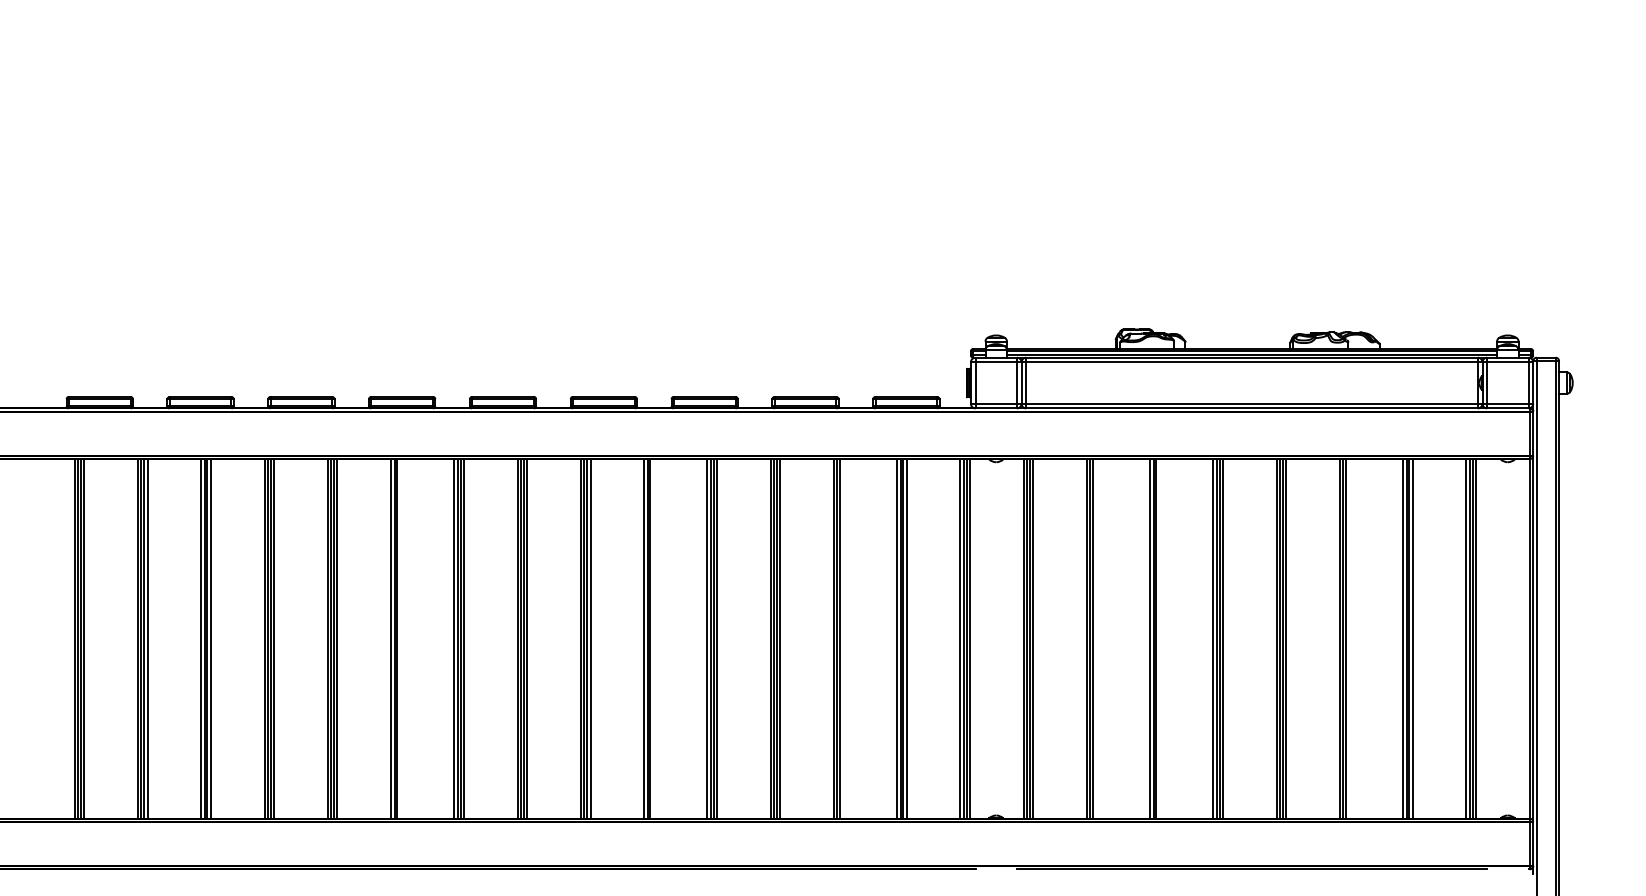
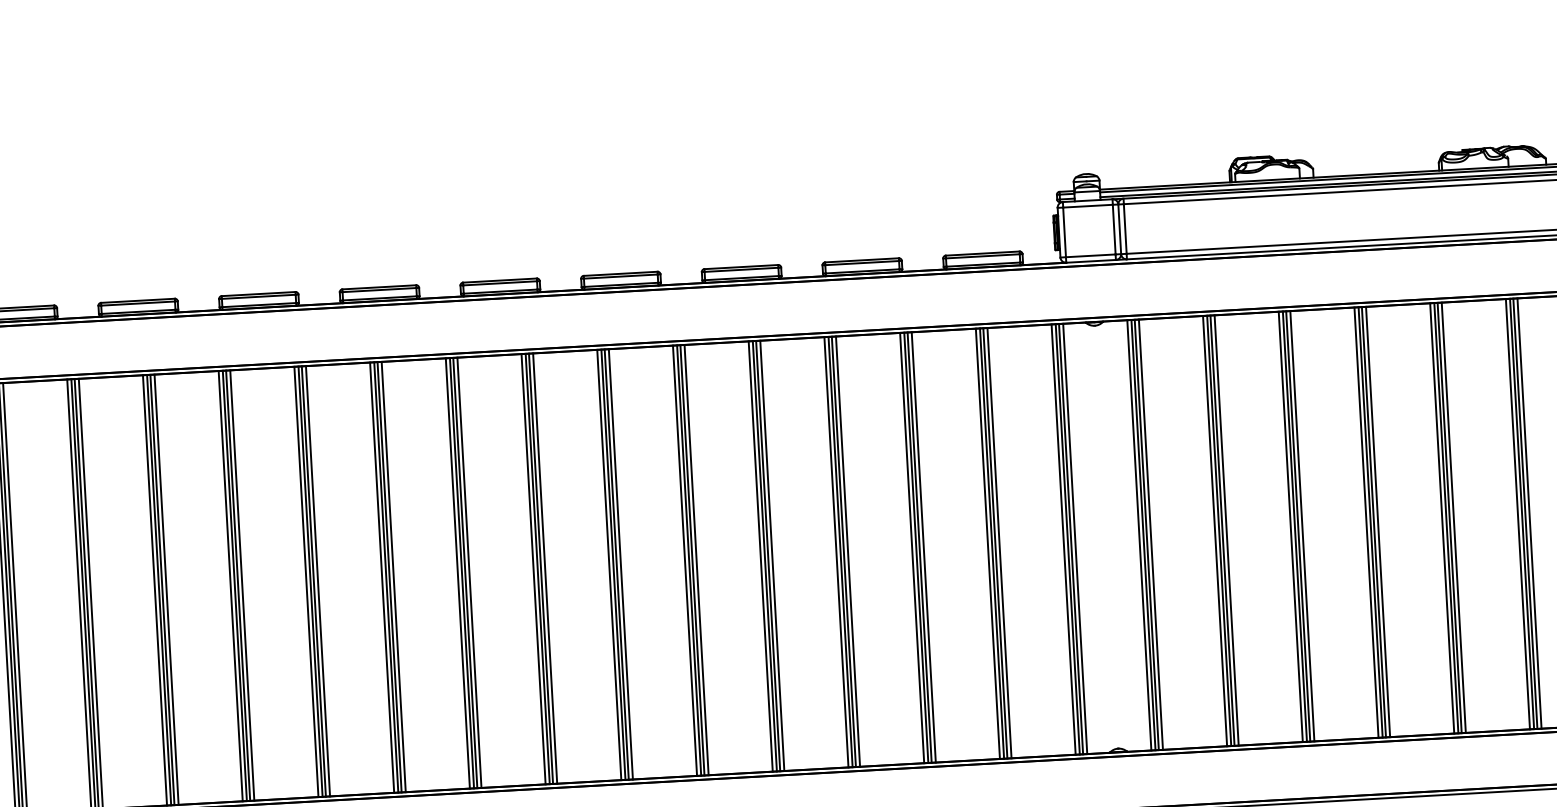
line: (400, 638) -> (393, 576), added
line: (653, 638) -> (696, 559), added
line: (843, 638) -> (923, 546), added
line: (1096, 638) -> (1226, 530), added
line: (1159, 638) -> (1301, 525), added
line: (1349, 638) -> (1529, 513), added

